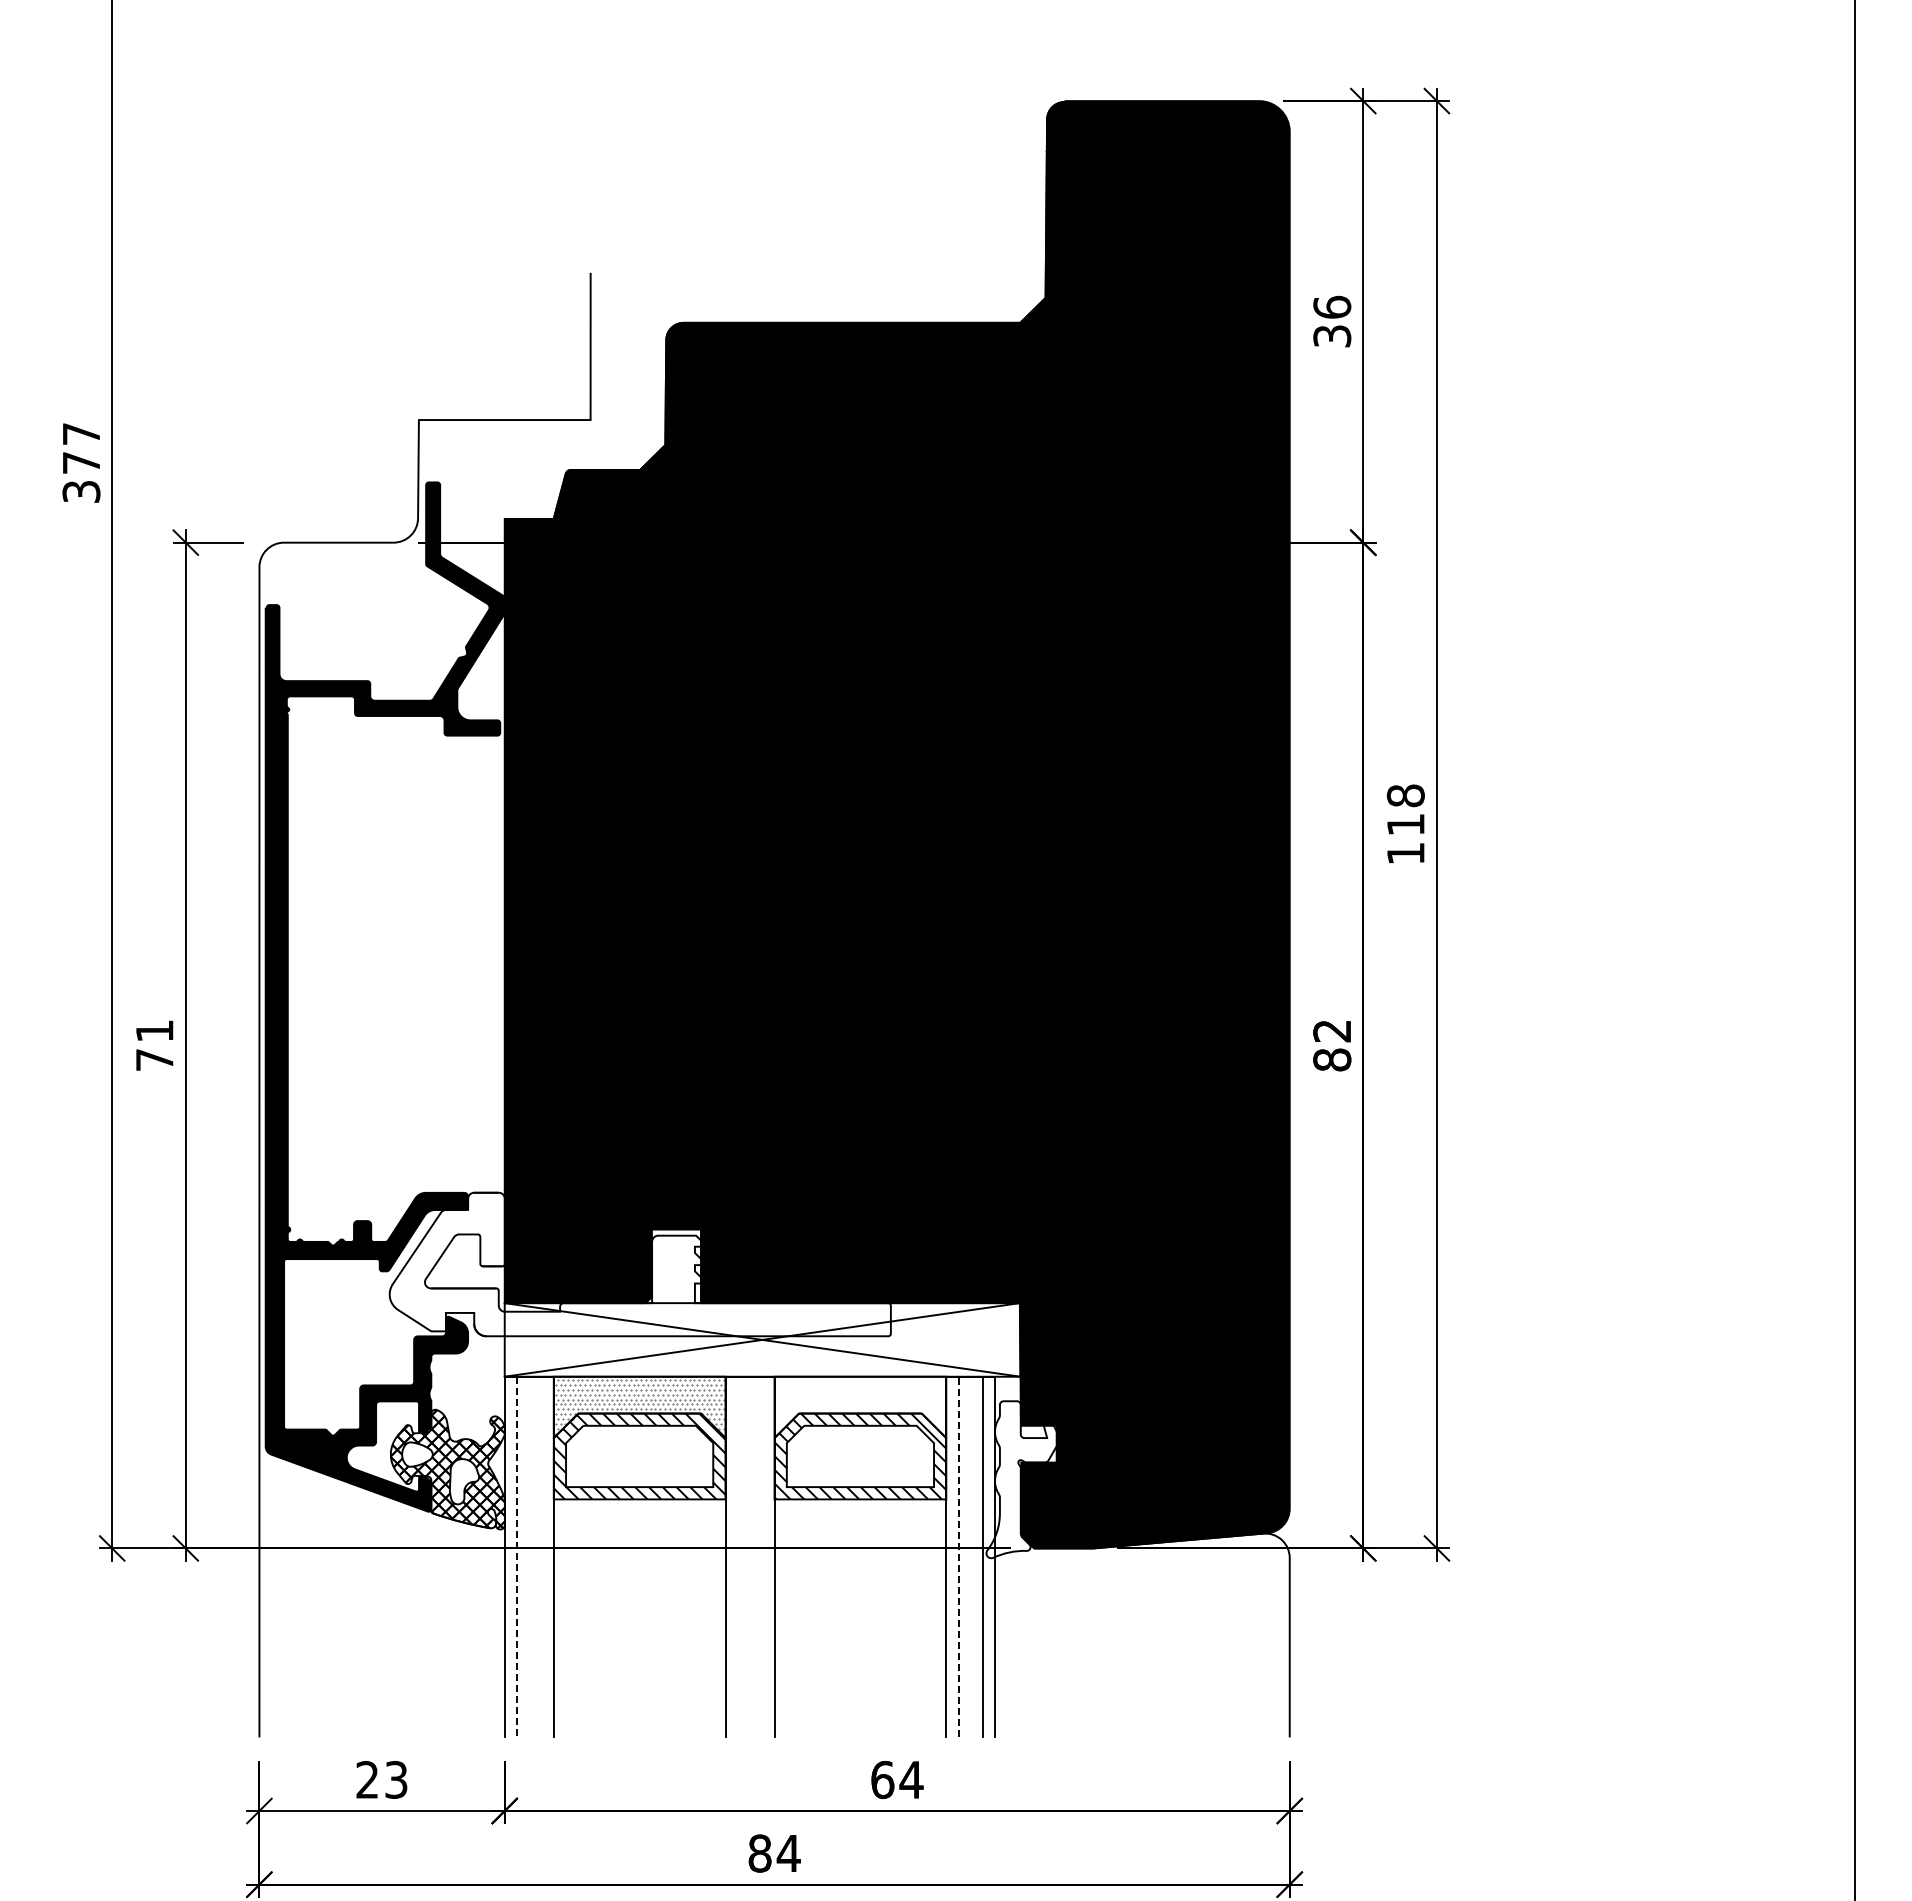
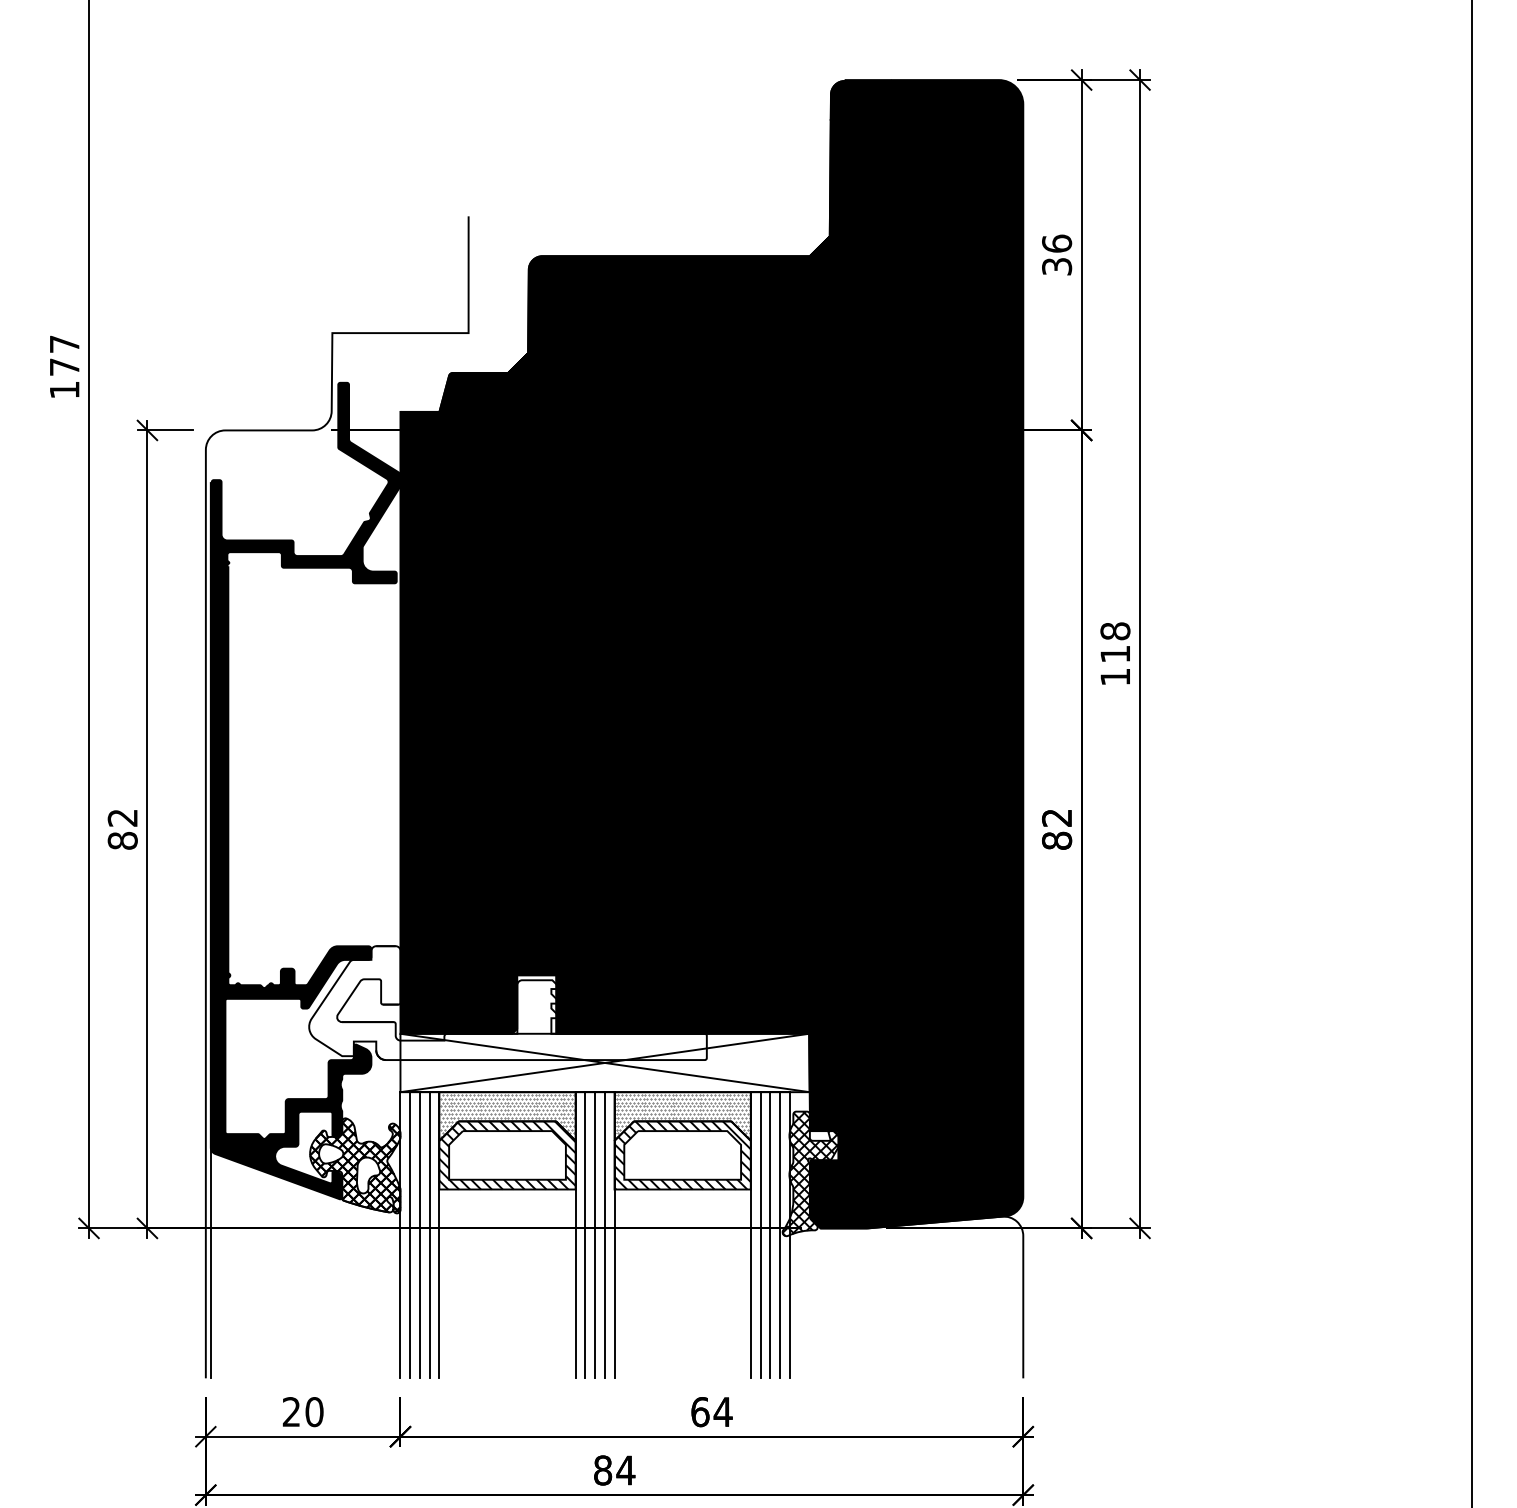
text: (81, 491) -> (64, 389), 377 -> 177
text: (154, 1045) -> (122, 829), 71 -> 82
hatch: (859, 1406) -> (681, 1115), added
hatch: (1023, 1479) -> (812, 1173), added
line: (529, 1556) -> (420, 1234), added
line: (541, 1556) -> (429, 1234), added
line: (737, 1556) -> (585, 1234), added
line: (750, 1556) -> (595, 1234), added
line: (762, 1556) -> (604, 1234), added
line: (958, 1556) -> (760, 1234), dashed -> solid
line: (970, 1556) -> (770, 1234), added
line: (517, 1557) -> (410, 1235), dashed -> solid
line: (265, 1591) -> (210, 1262), added
text: (396, 1779) -> (314, 1411), 23 -> 20

